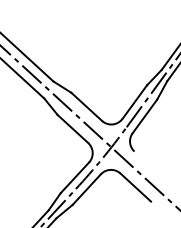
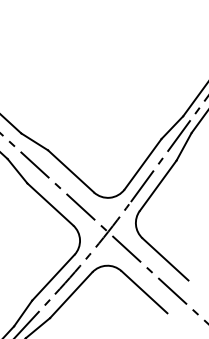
line: (149, 165) -> (165, 259), added

